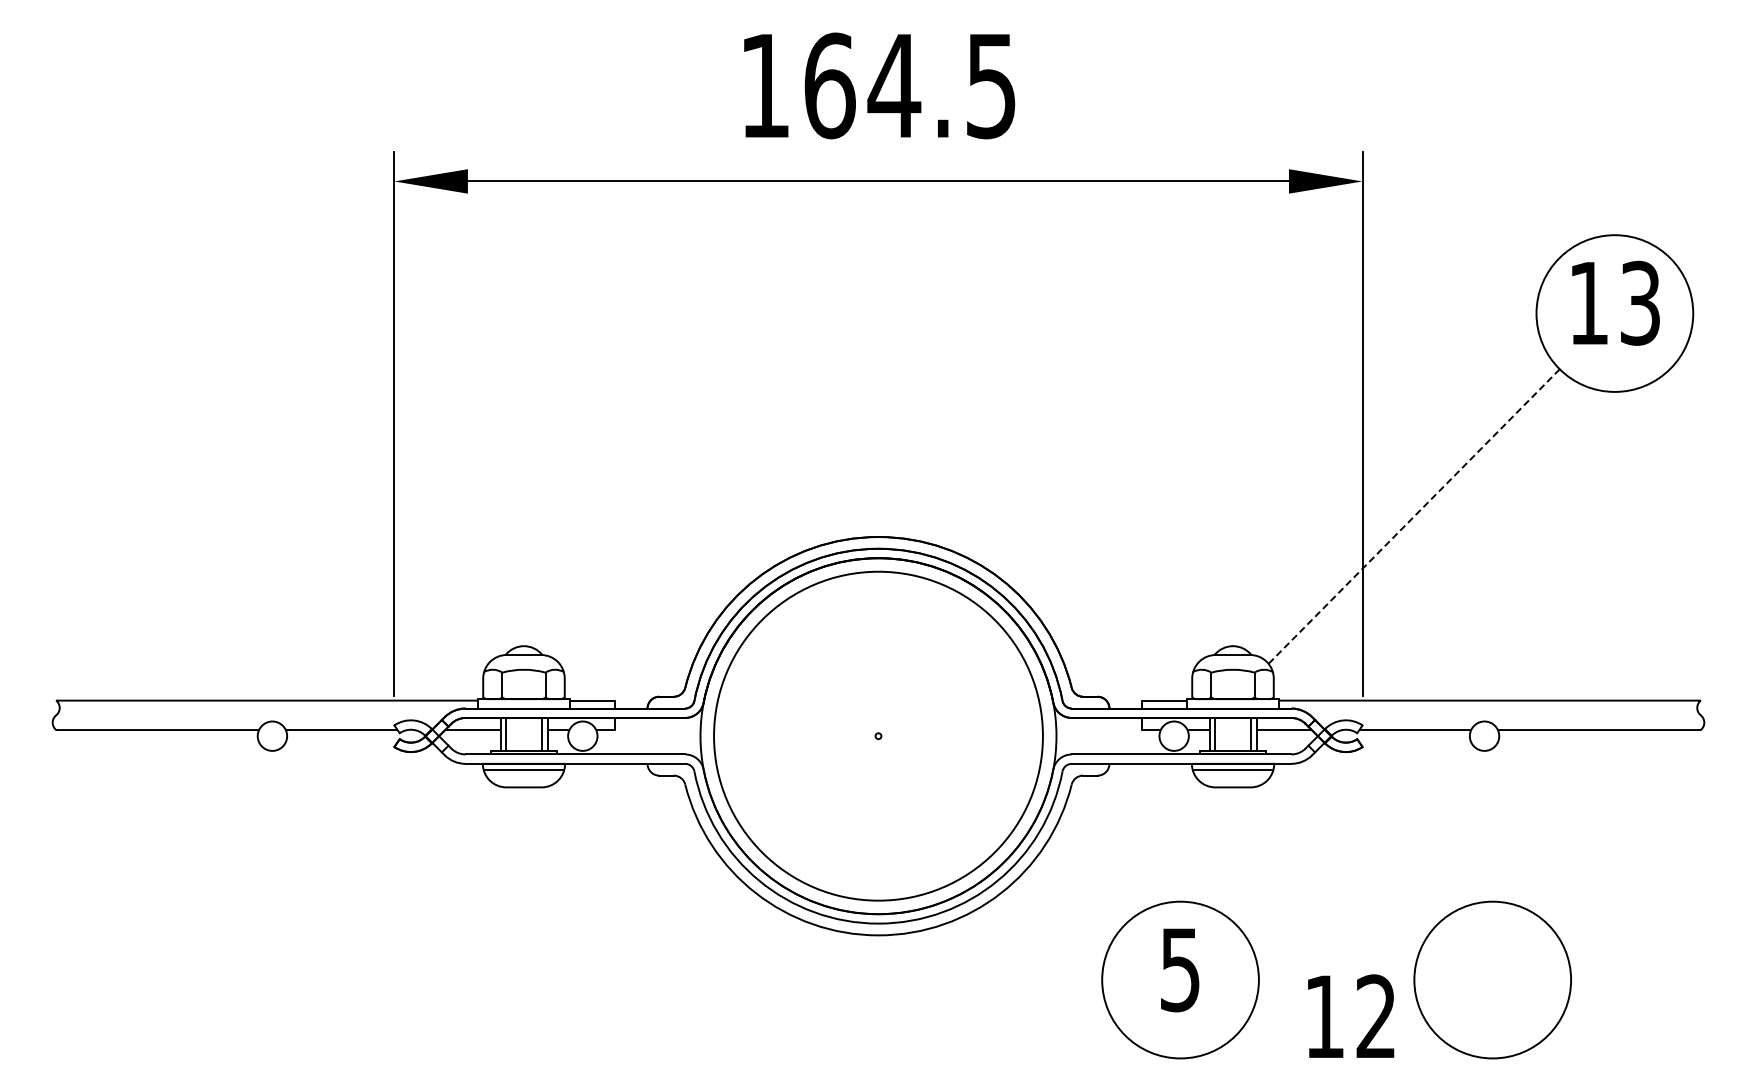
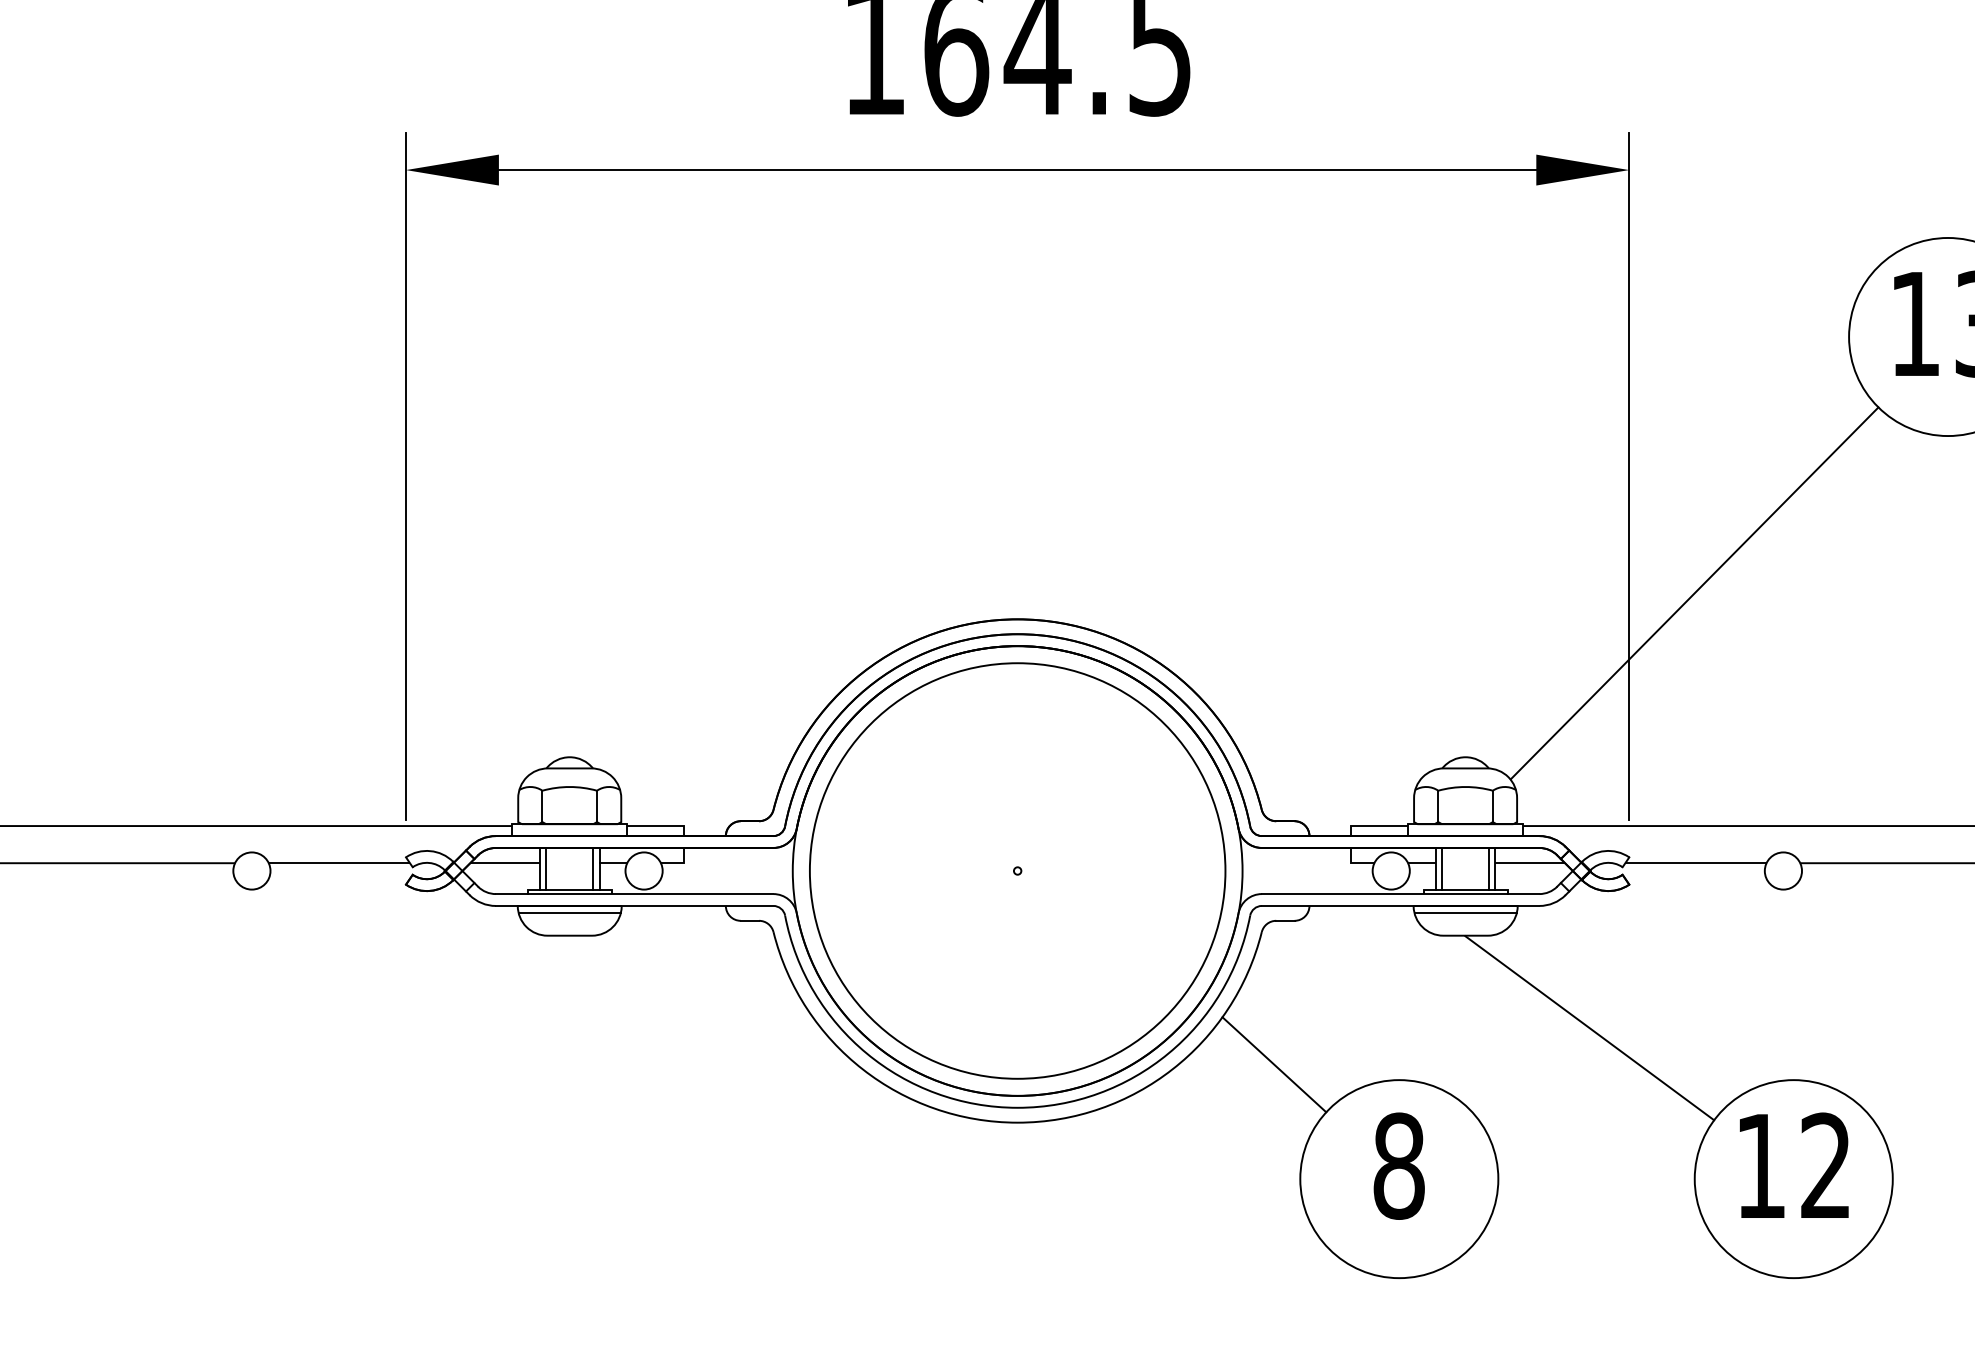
line: (1414, 516) -> (1694, 593), dashed -> solid
line: (1330, 860) -> (1588, 1028), added
line: (1081, 889) -> (1274, 1064), added
text: (1180, 969) -> (1399, 1165), 5 -> 8
text: (1351, 1015) -> (1794, 1164), moved

